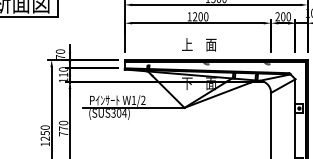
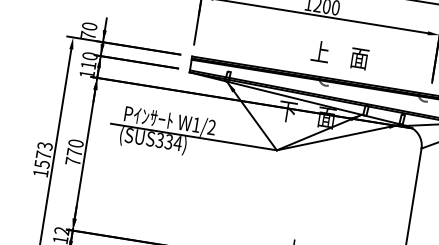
text: (199, 44) -> (340, 54), moved
text: (118, 113) -> (167, 142), (SUS304) -> (SUS334)
text: (44, 132) -> (42, 153), 1250 -> 1573

